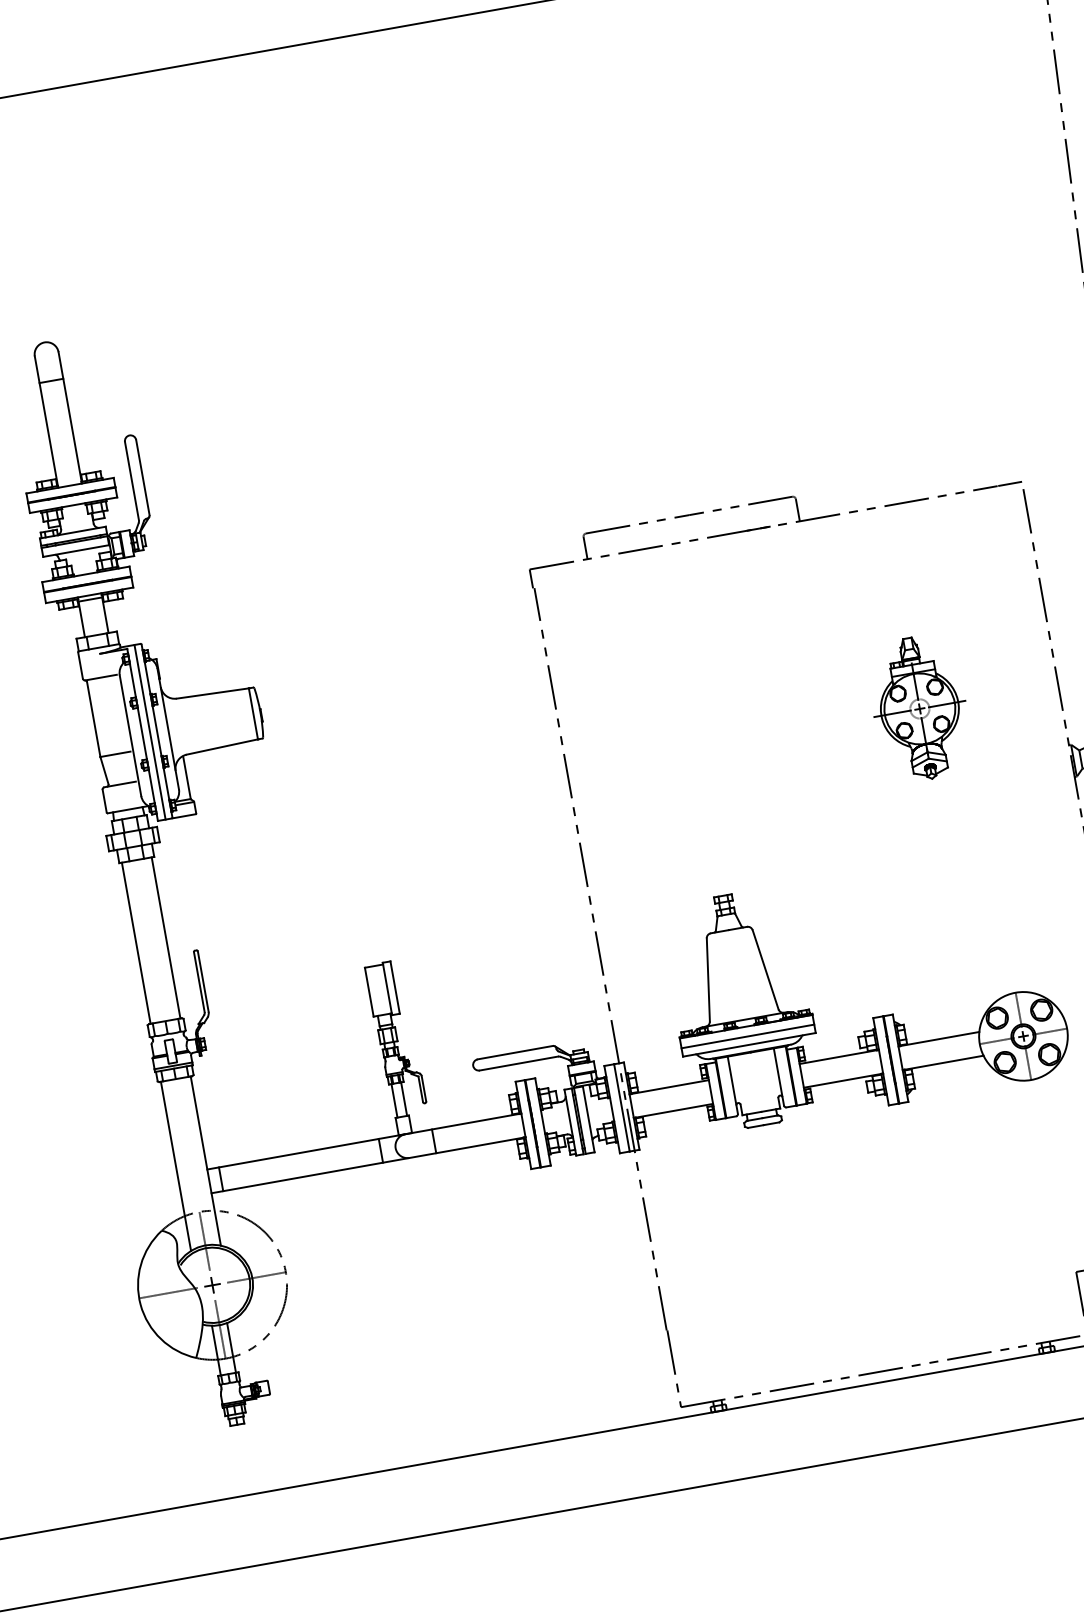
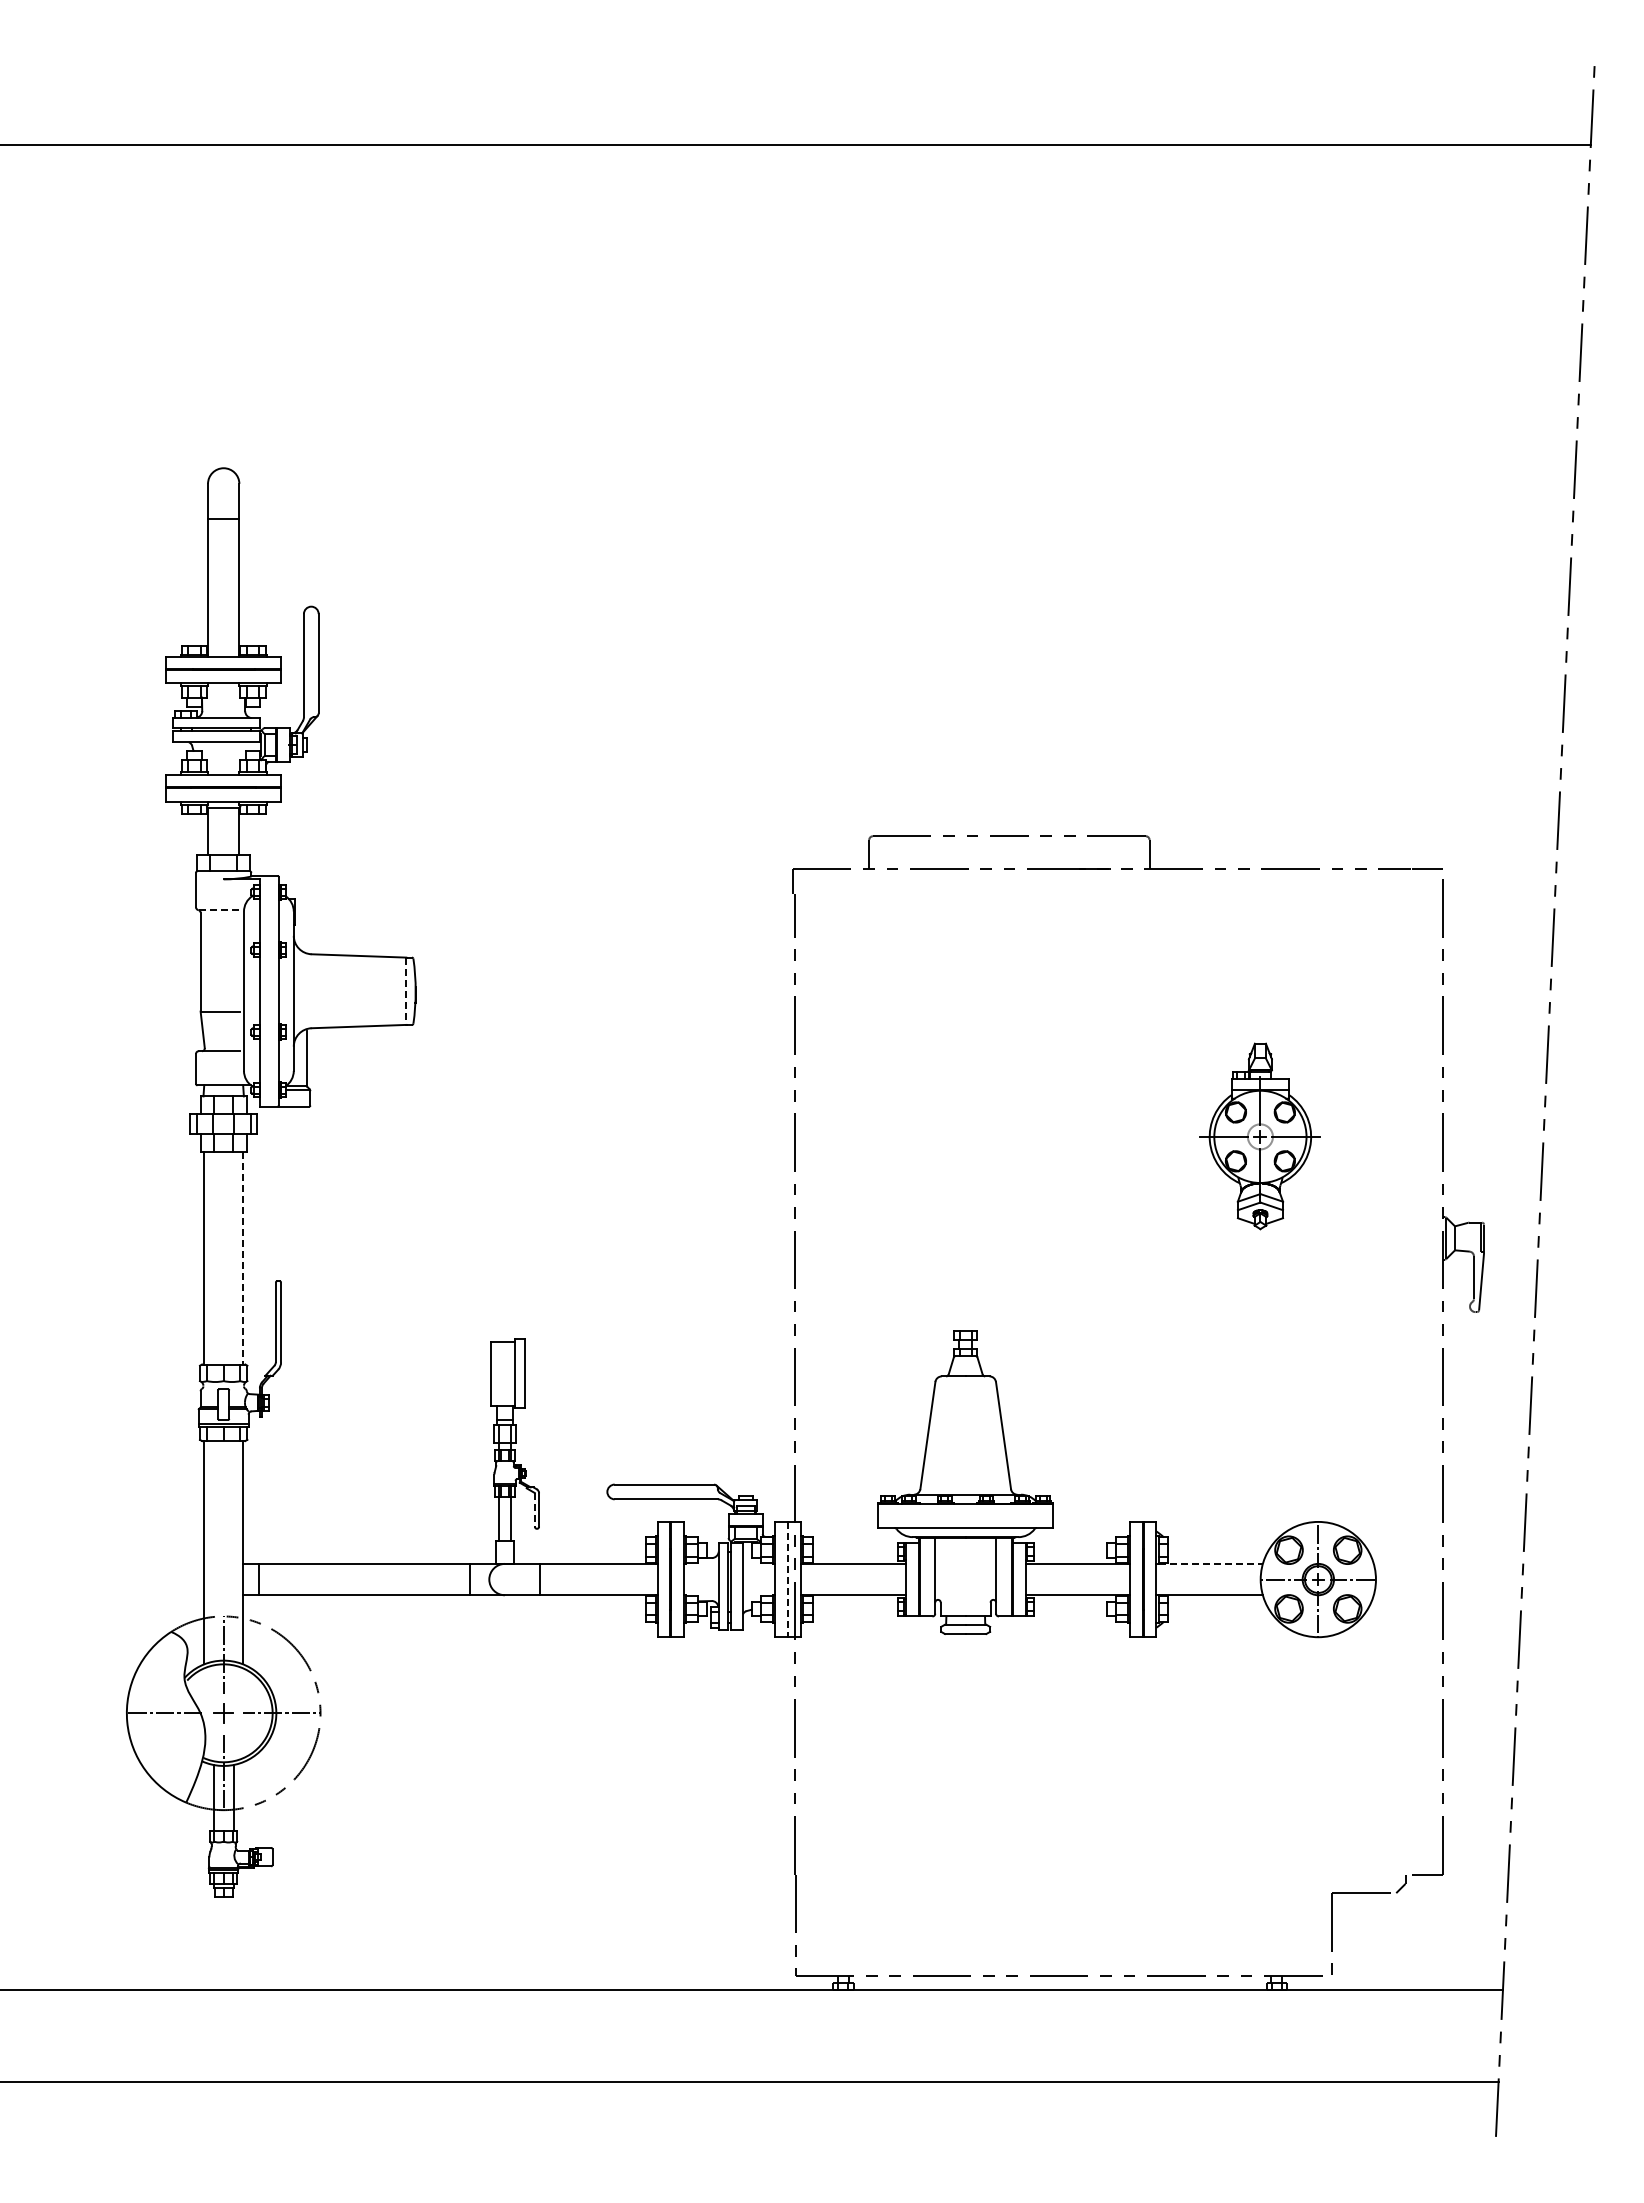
line: (101, 677) -> (219, 910), solid -> dashed
line: (253, 714) -> (406, 991), solid -> dashed
line: (149, 731) -> (269, 990), removed
line: (166, 938) -> (243, 1258), solid -> dashed
line: (747, 1036) -> (965, 1516), removed
line: (940, 1038) -> (1211, 1563), solid -> dashed
line: (420, 1089) -> (534, 1509), solid -> dashed
line: (622, 1107) -> (788, 1579), solid -> dashed

